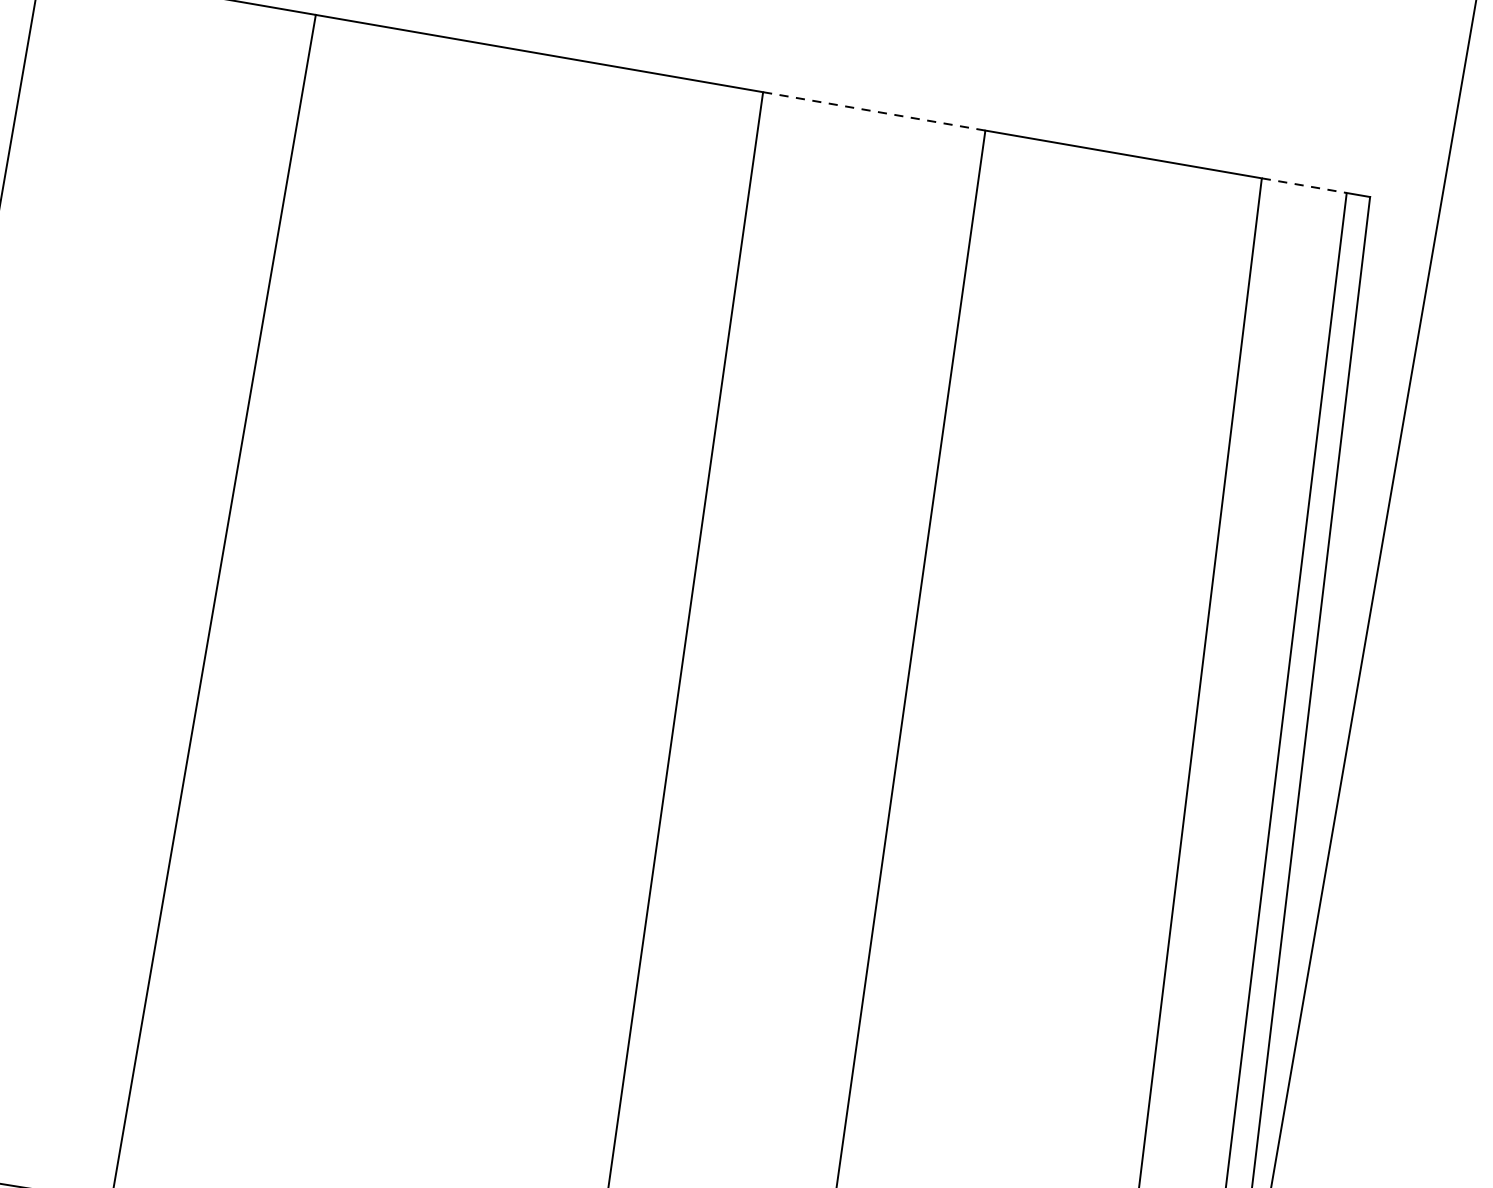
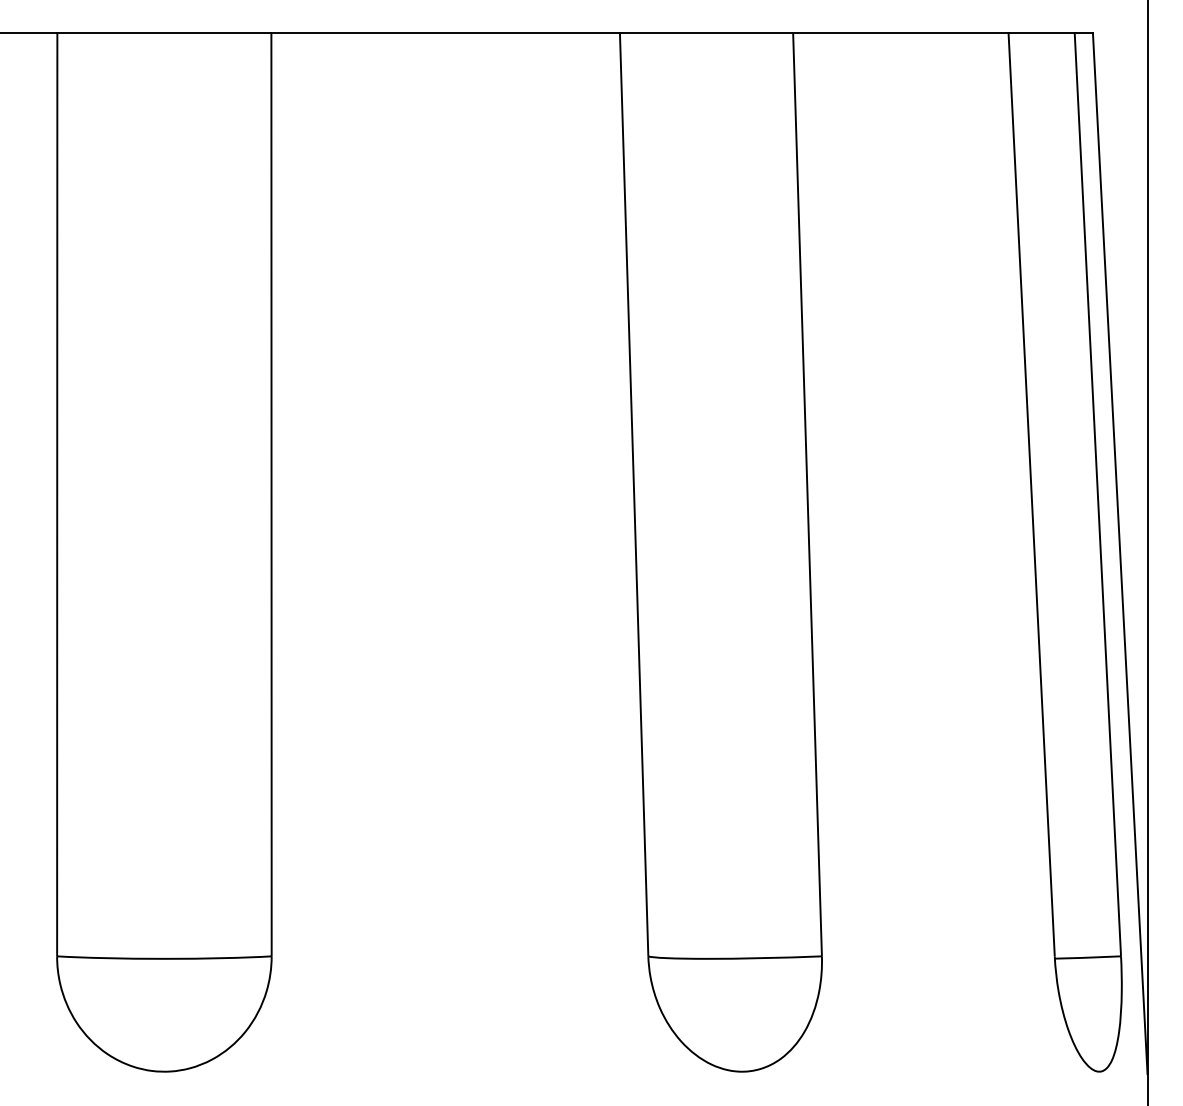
line: (874, 111) -> (706, 33), dashed -> solid
line: (1305, 186) -> (1042, 33), dashed -> solid

